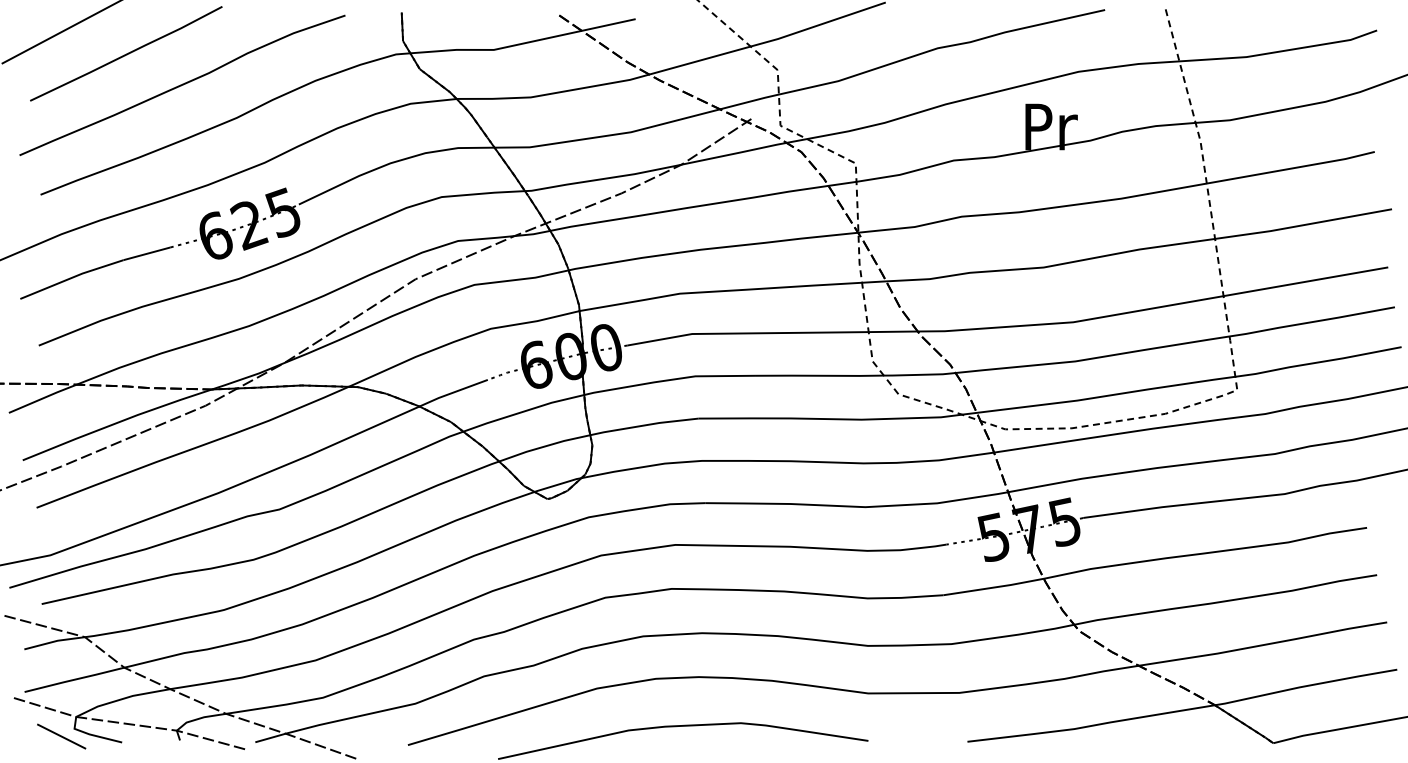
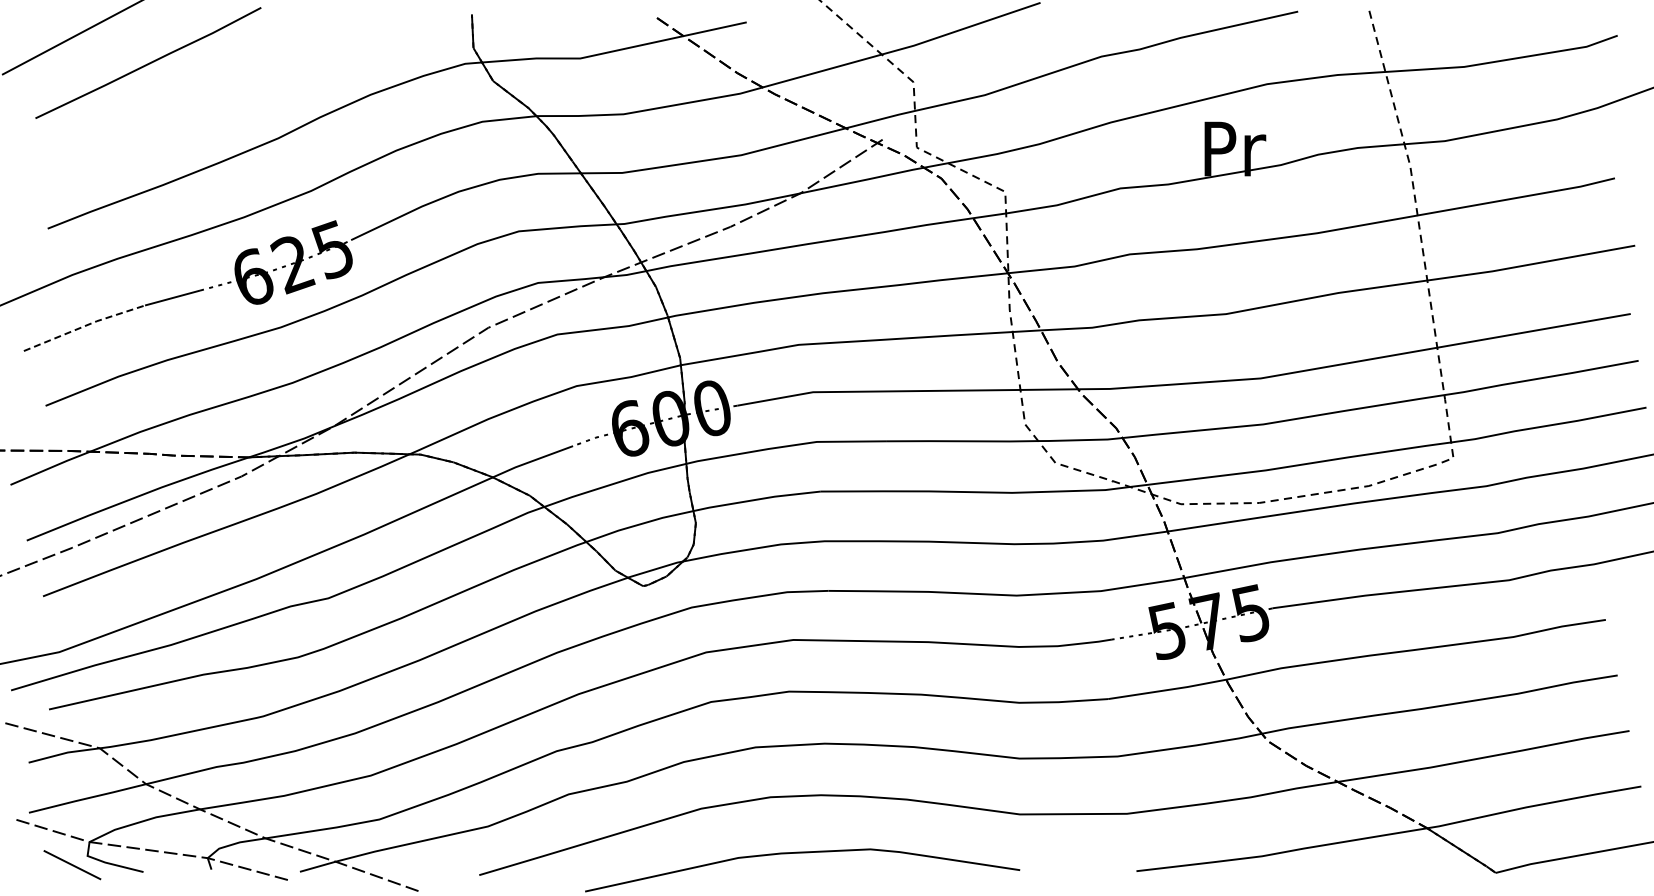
curve: (181, 85) -> (213, 100), removed
line: (71, 278) -> (84, 326), solid -> dashed

